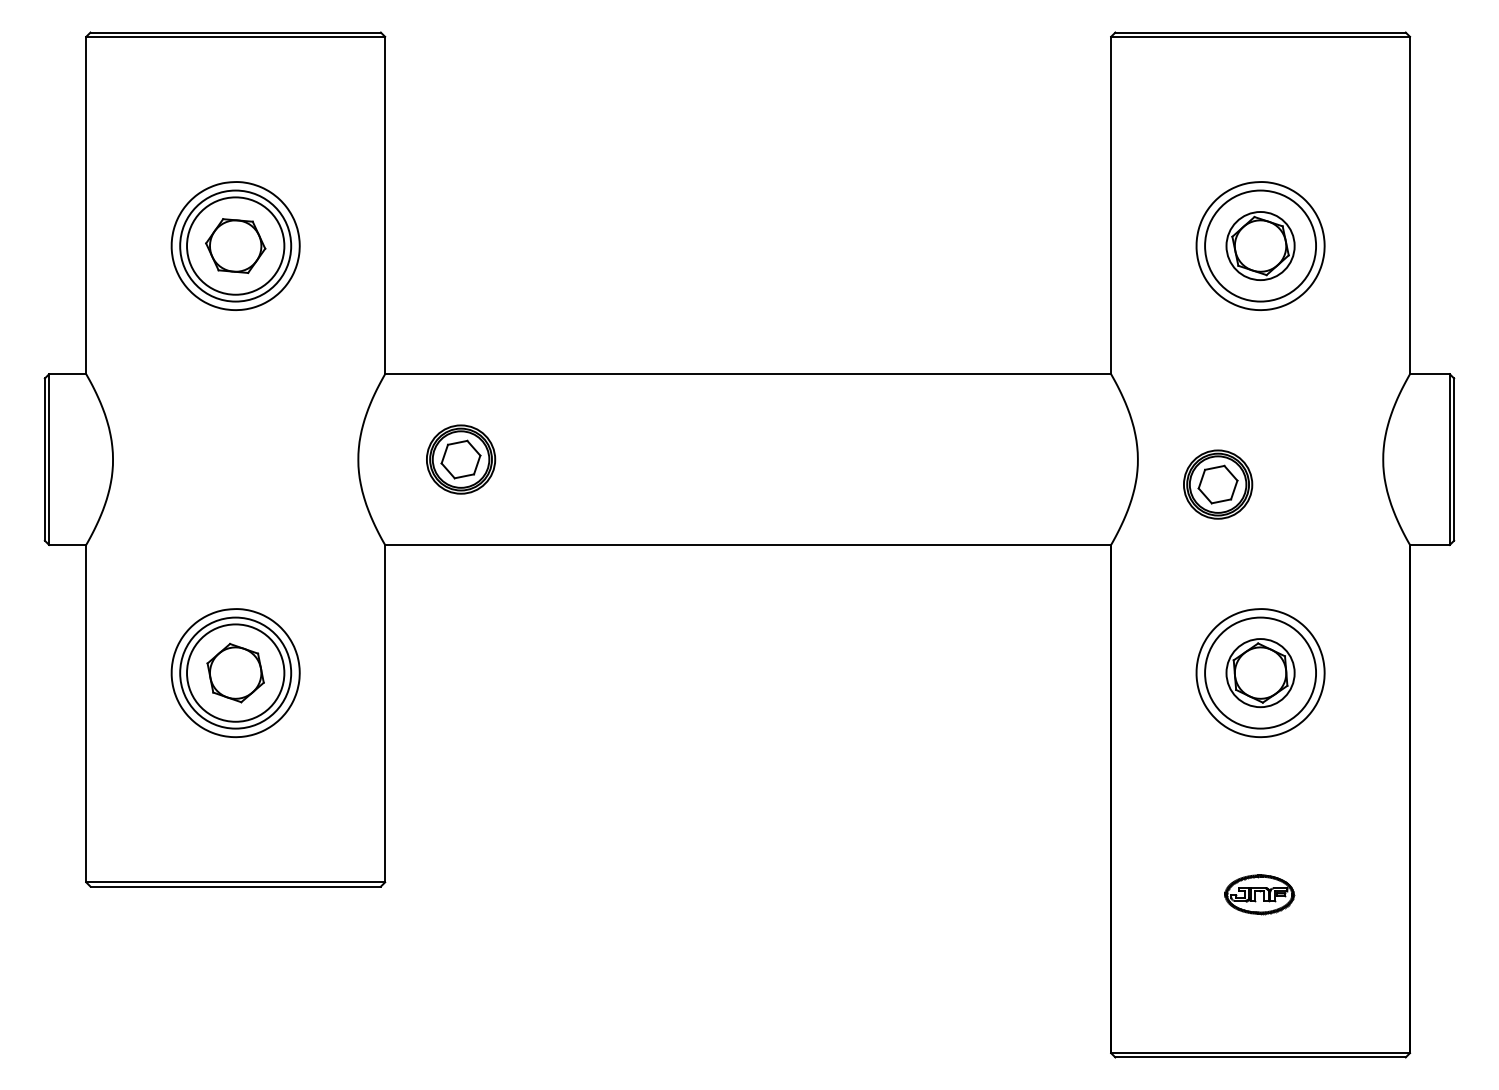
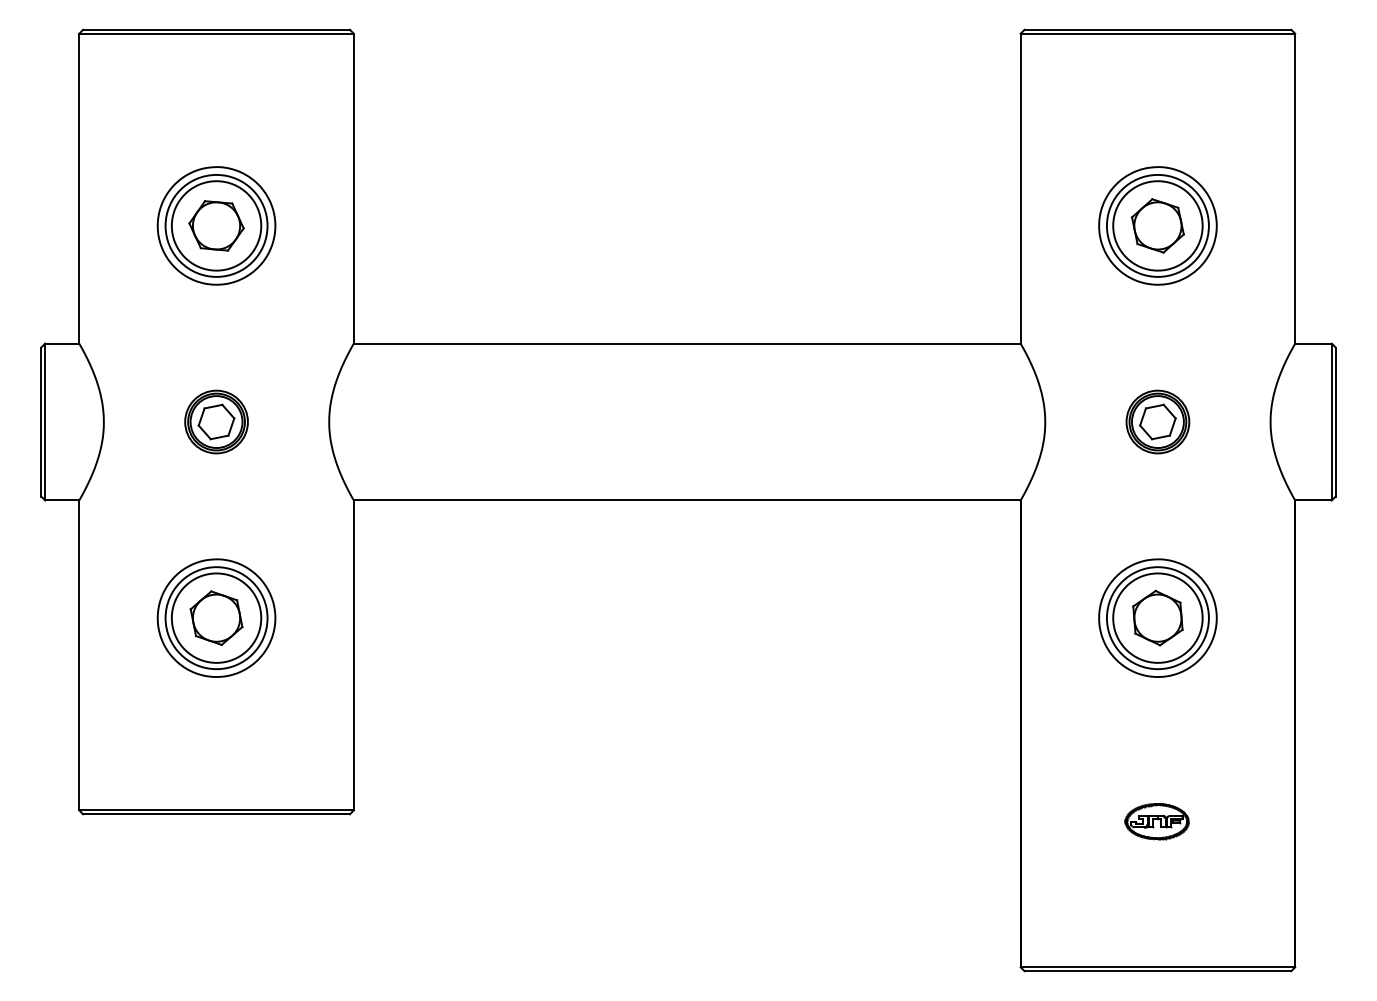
circle: (1260, 245) -> (1157, 225), size x1.43
part: (460, 458) -> (216, 421), moved
part: (1217, 484) -> (1157, 421), moved
circle: (1260, 672) -> (1157, 617), size x1.43

